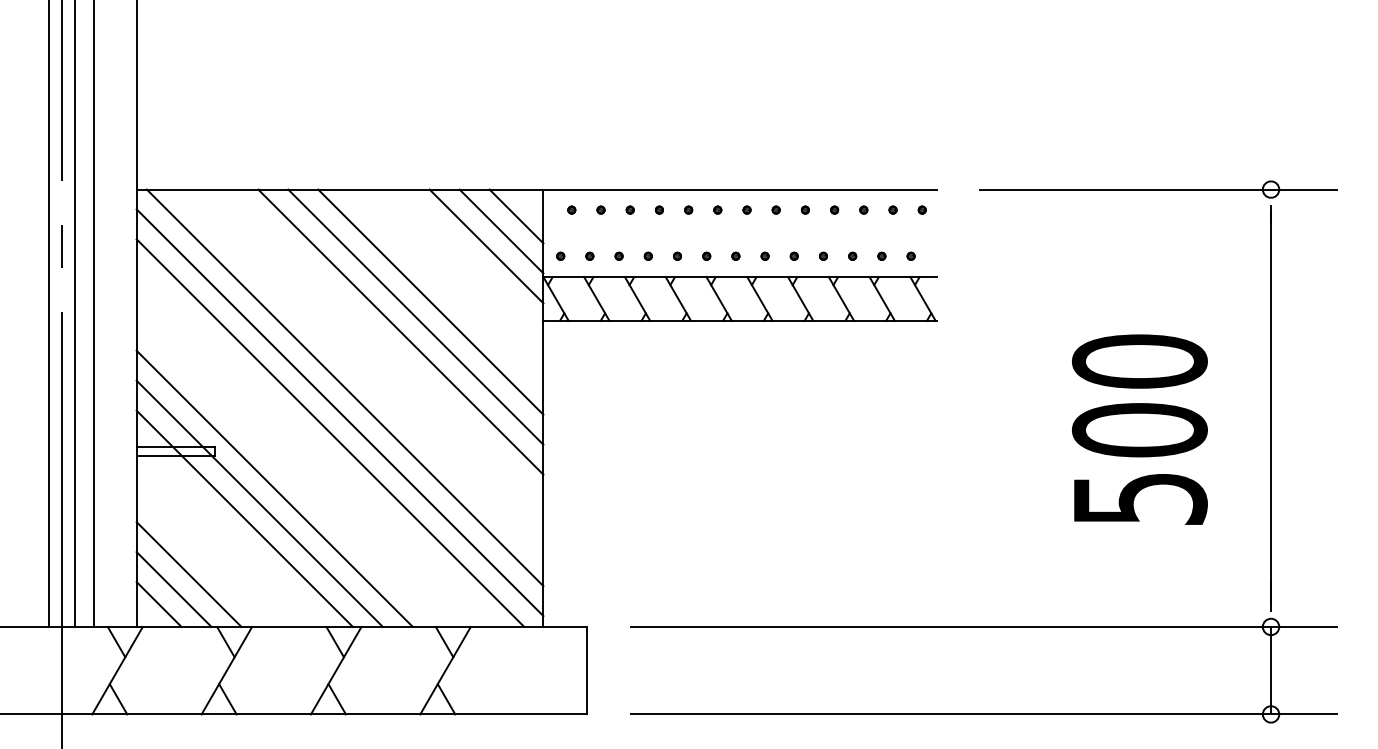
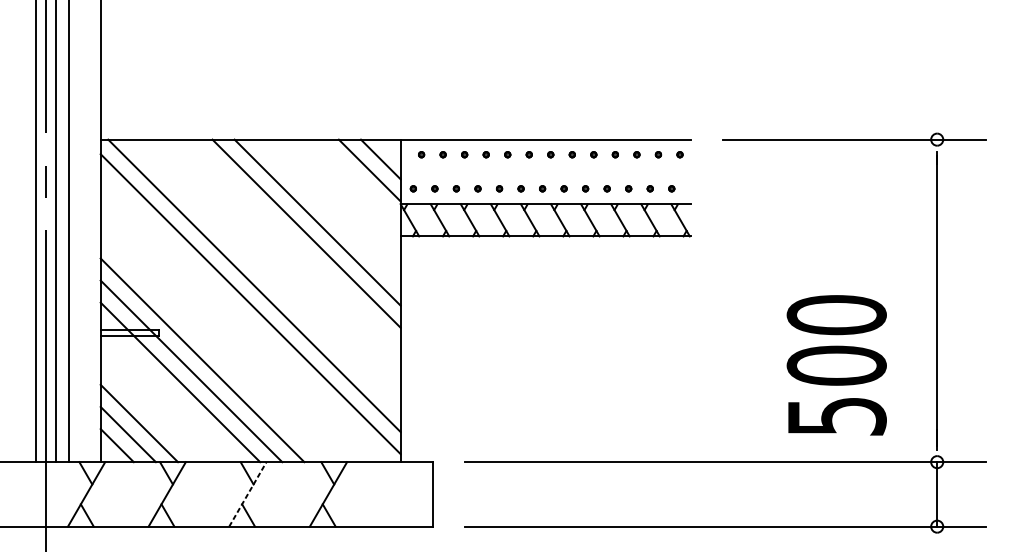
line: (486, 246) -> (358, 181), removed
line: (400, 331) -> (295, 244), removed
text: (1139, 429) -> (836, 365), moved
line: (330, 432) -> (243, 318), removed
line: (336, 670) -> (248, 494), solid -> dashed

